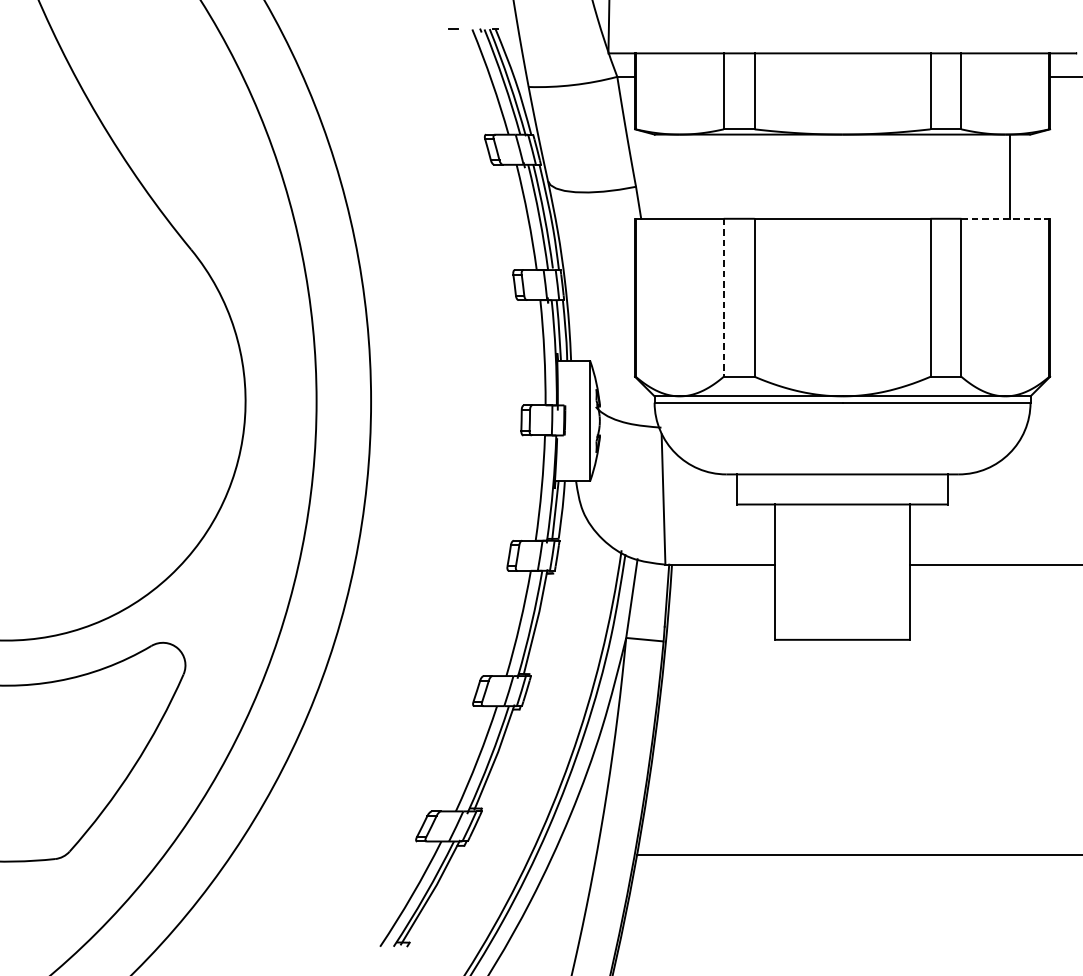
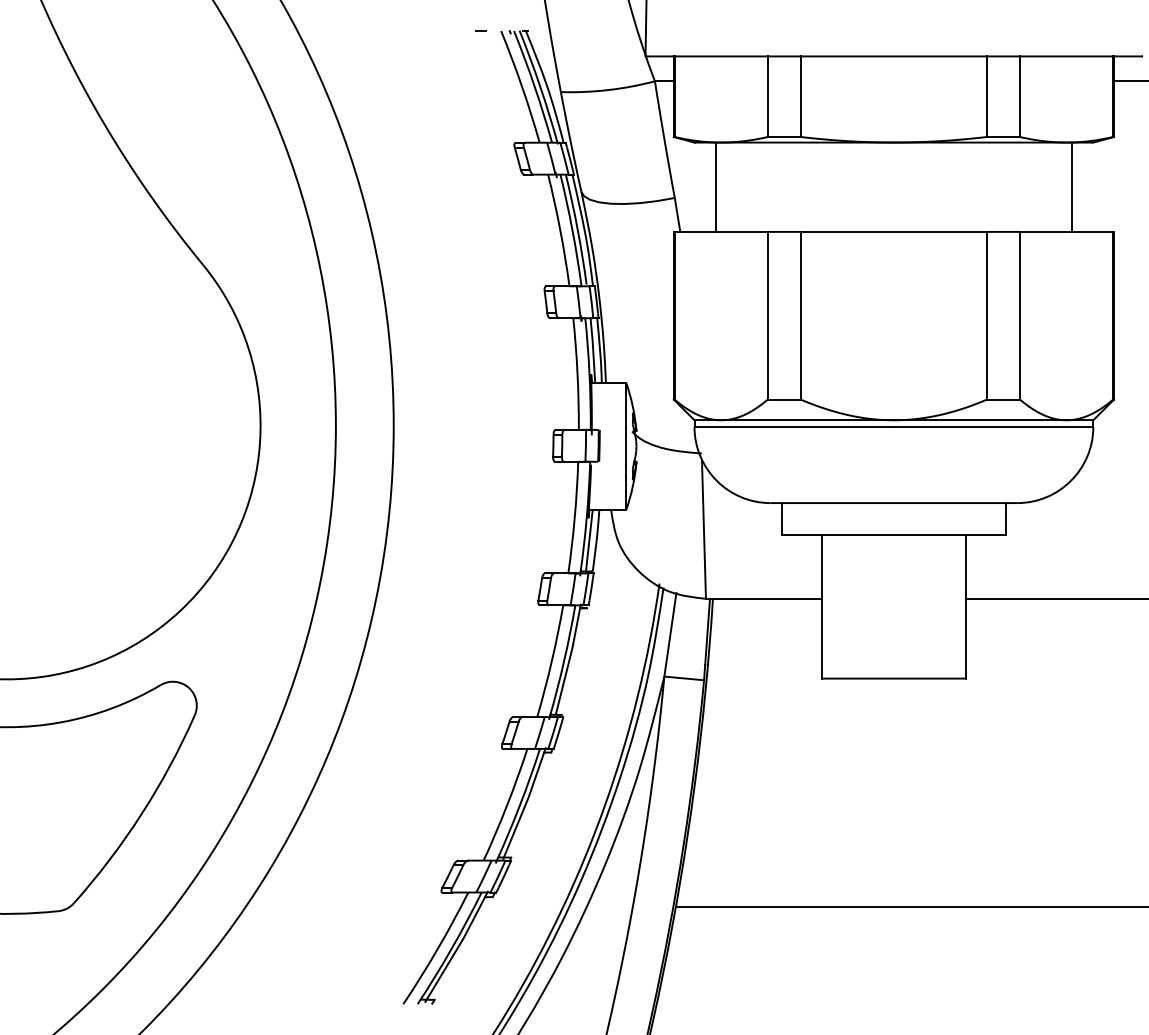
line: (675, 175) -> (716, 186), added
line: (1005, 218) -> (1066, 231), dashed -> solid
line: (723, 297) -> (767, 315), dashed -> solid

